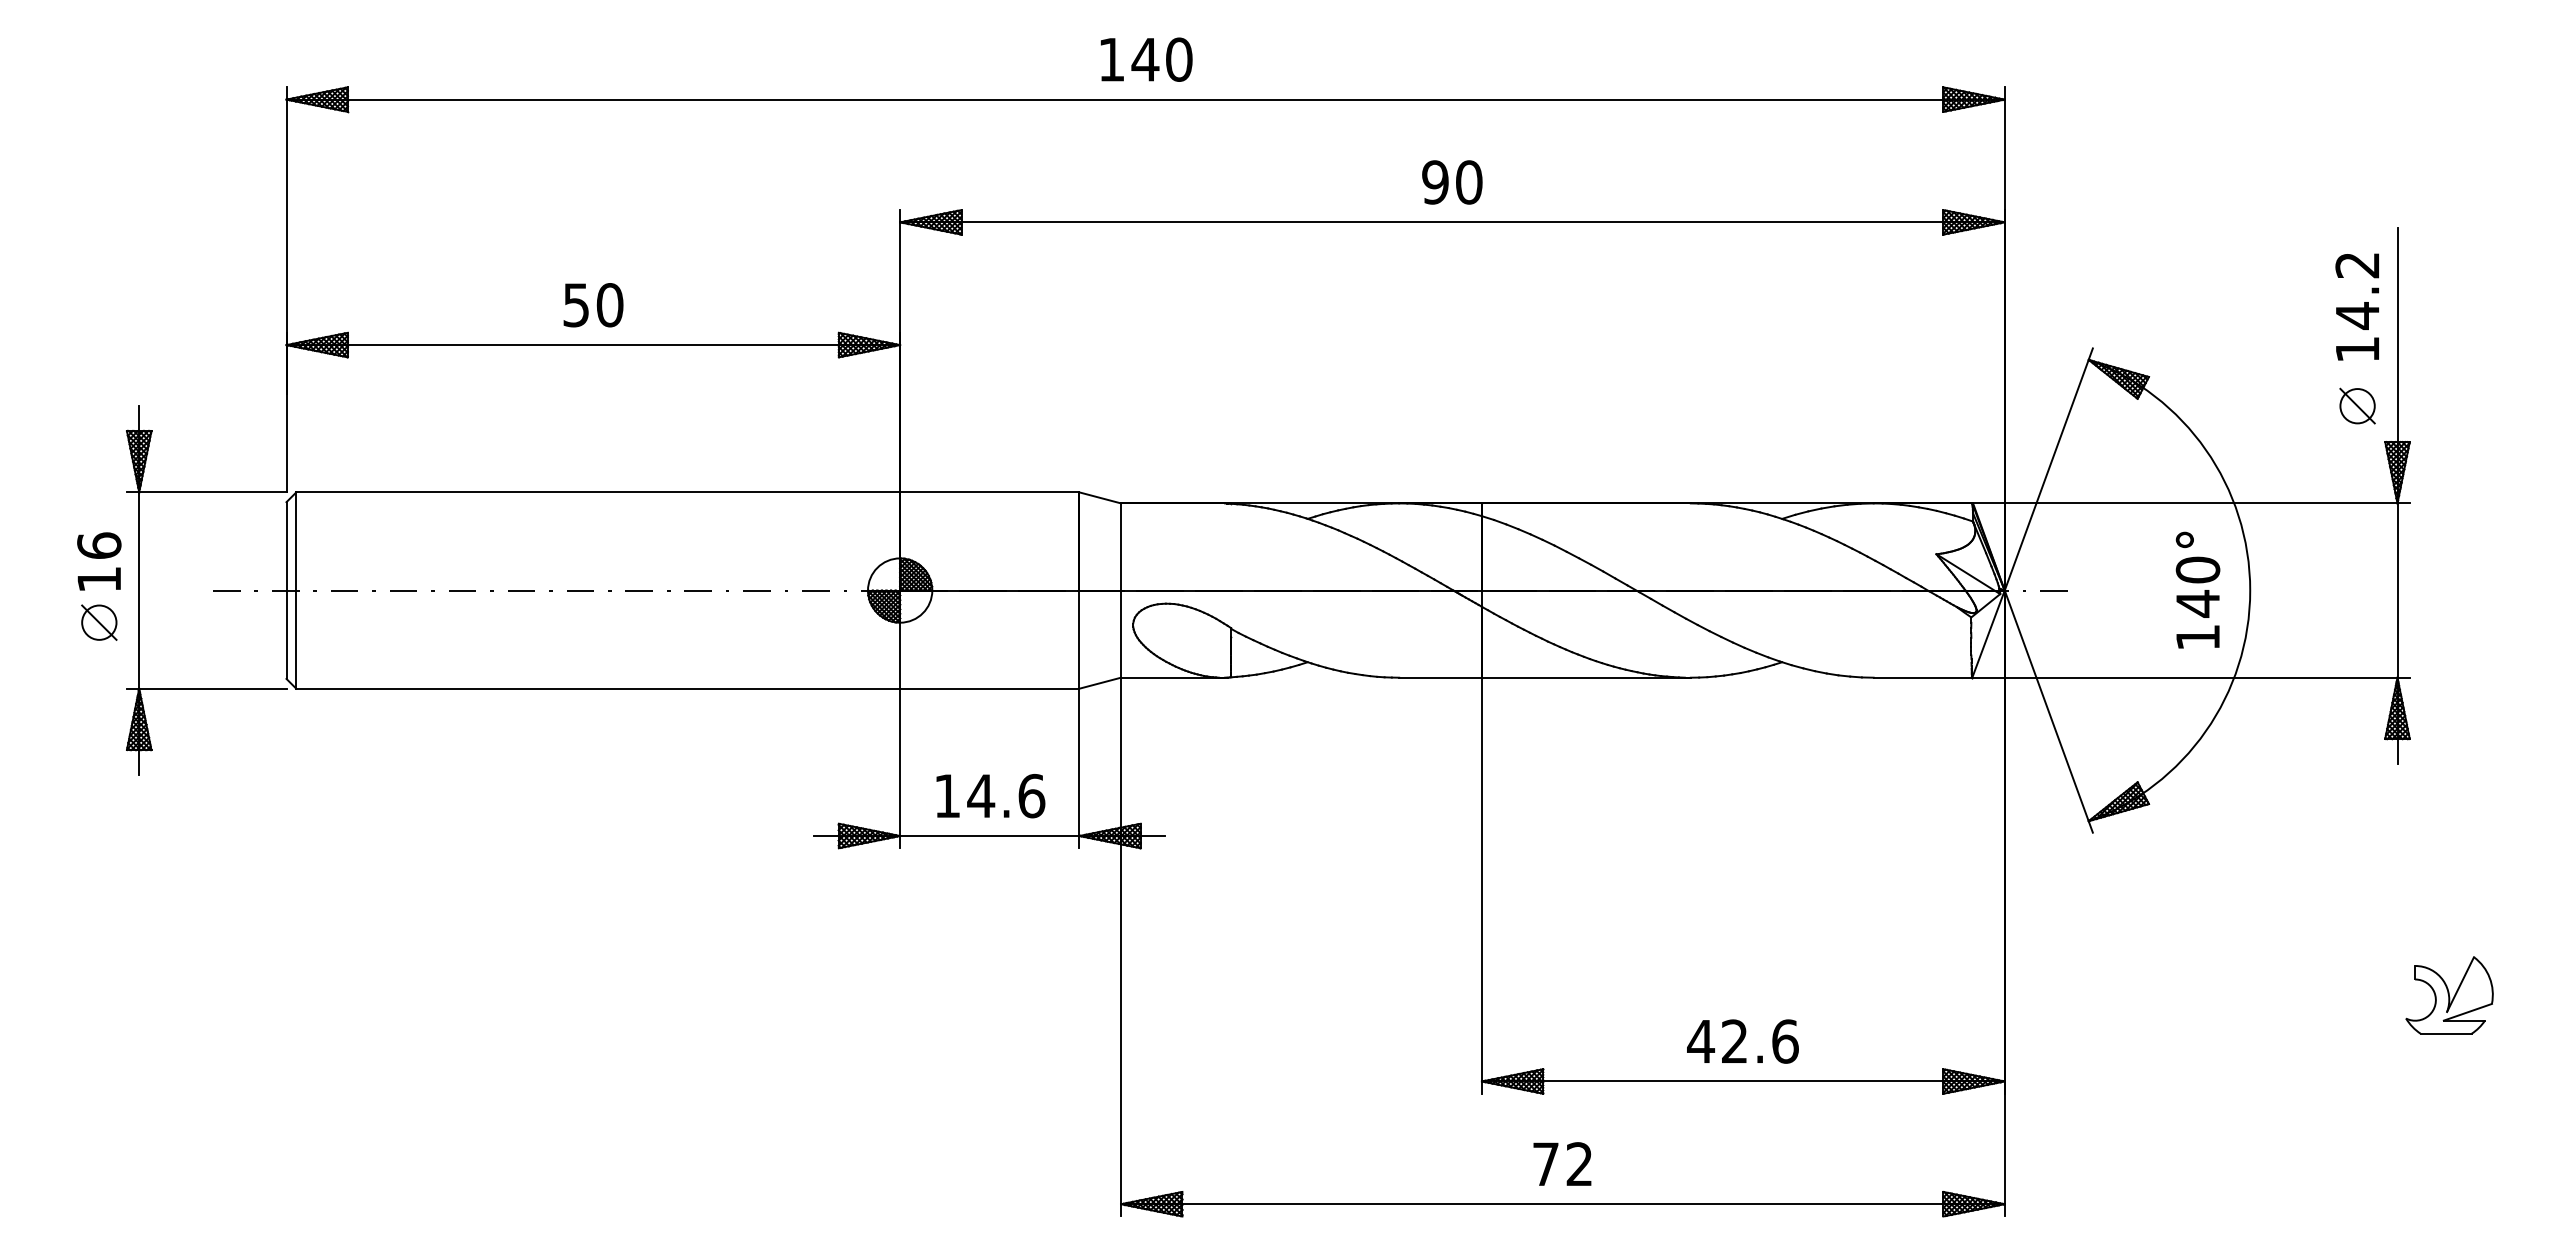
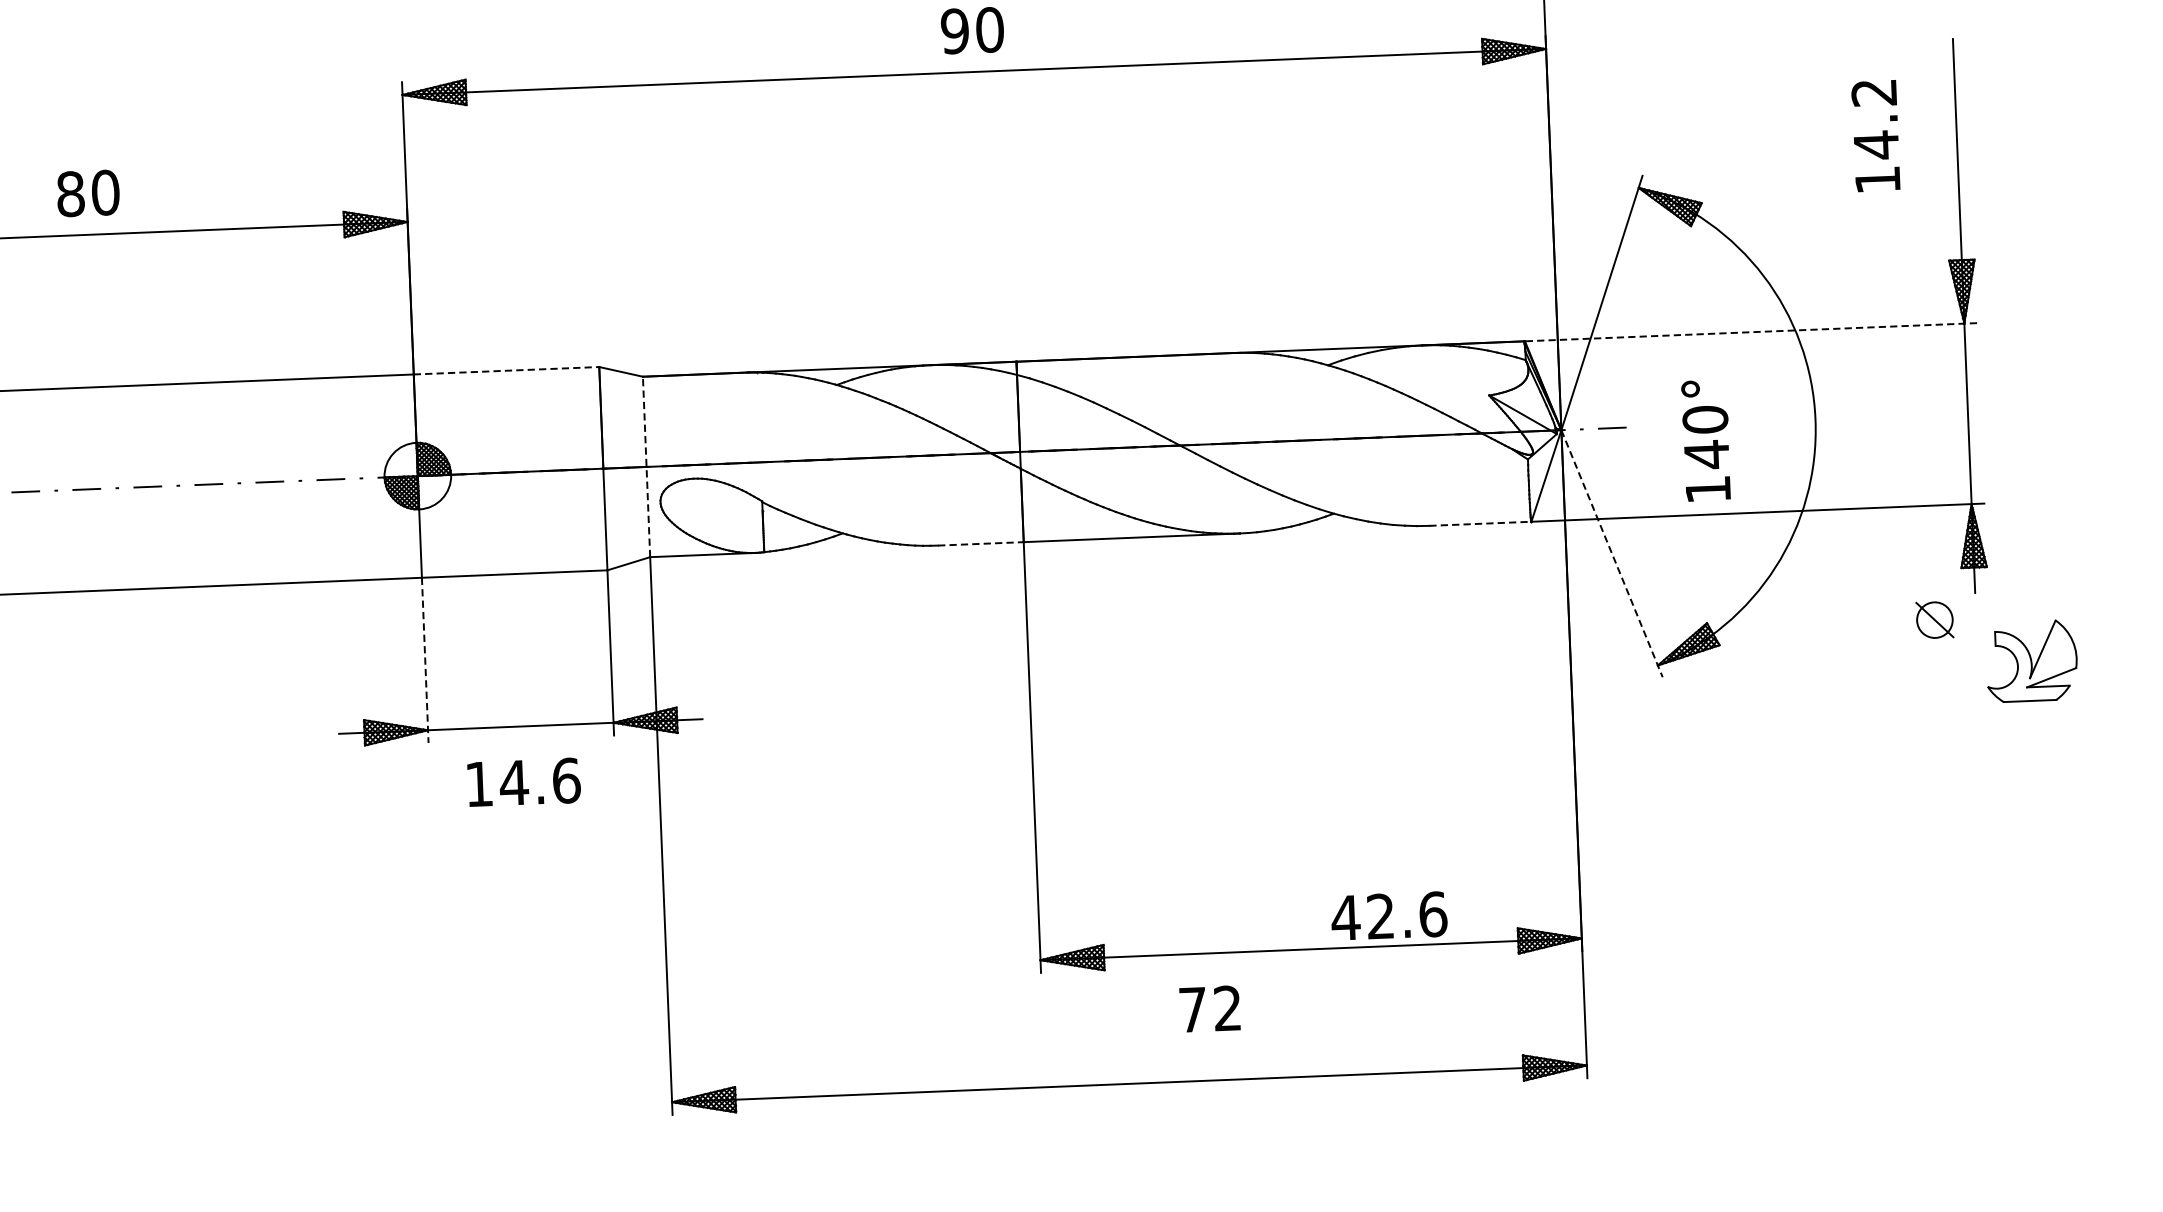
text: (576, 305) -> (70, 194), 50 -> 80
text: (2356, 306) -> (1874, 135), moved
part: (2357, 405) -> (1934, 619), moved
line: (989, 492) -> (506, 370), solid -> dashed
line: (2190, 503) -> (1750, 332), solid -> dashed
text: (2197, 589) -> (1705, 439), moved
line: (1121, 590) -> (646, 466), solid -> dashed
line: (1441, 677) -> (981, 543), solid -> dashed
line: (1923, 677) -> (1480, 523), solid -> dashed
line: (2048, 711) -> (1611, 553), solid -> dashed
line: (900, 768) -> (425, 660), solid -> dashed
text: (990, 796) -> (523, 782), moved
part: (2449, 995) -> (2031, 661), moved
text: (1742, 1041) -> (1388, 916), moved
text: (1562, 1163) -> (1210, 1008), moved

